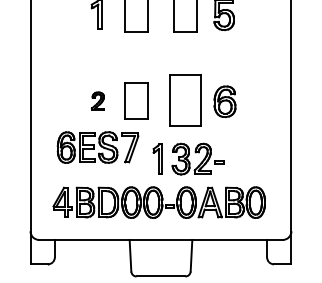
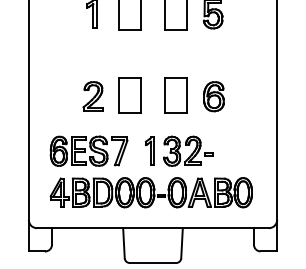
part: (184, 100) -> (175, 95), size x0.71
part: (97, 101) -> (92, 96), size x1.67
part: (97, 146) -> (88, 150), moved

